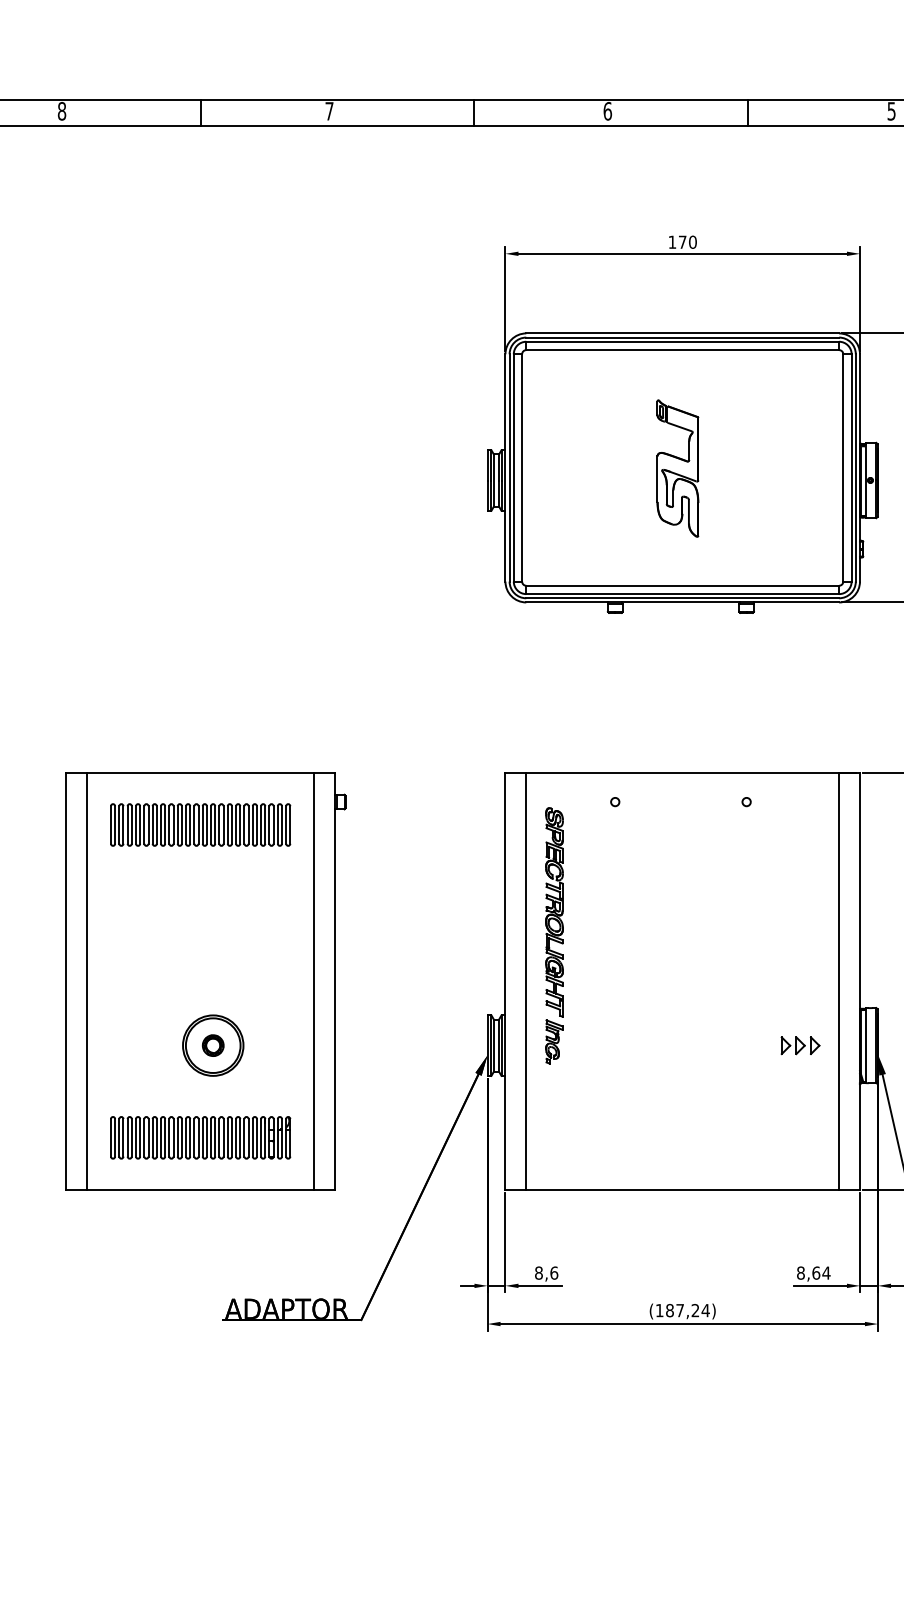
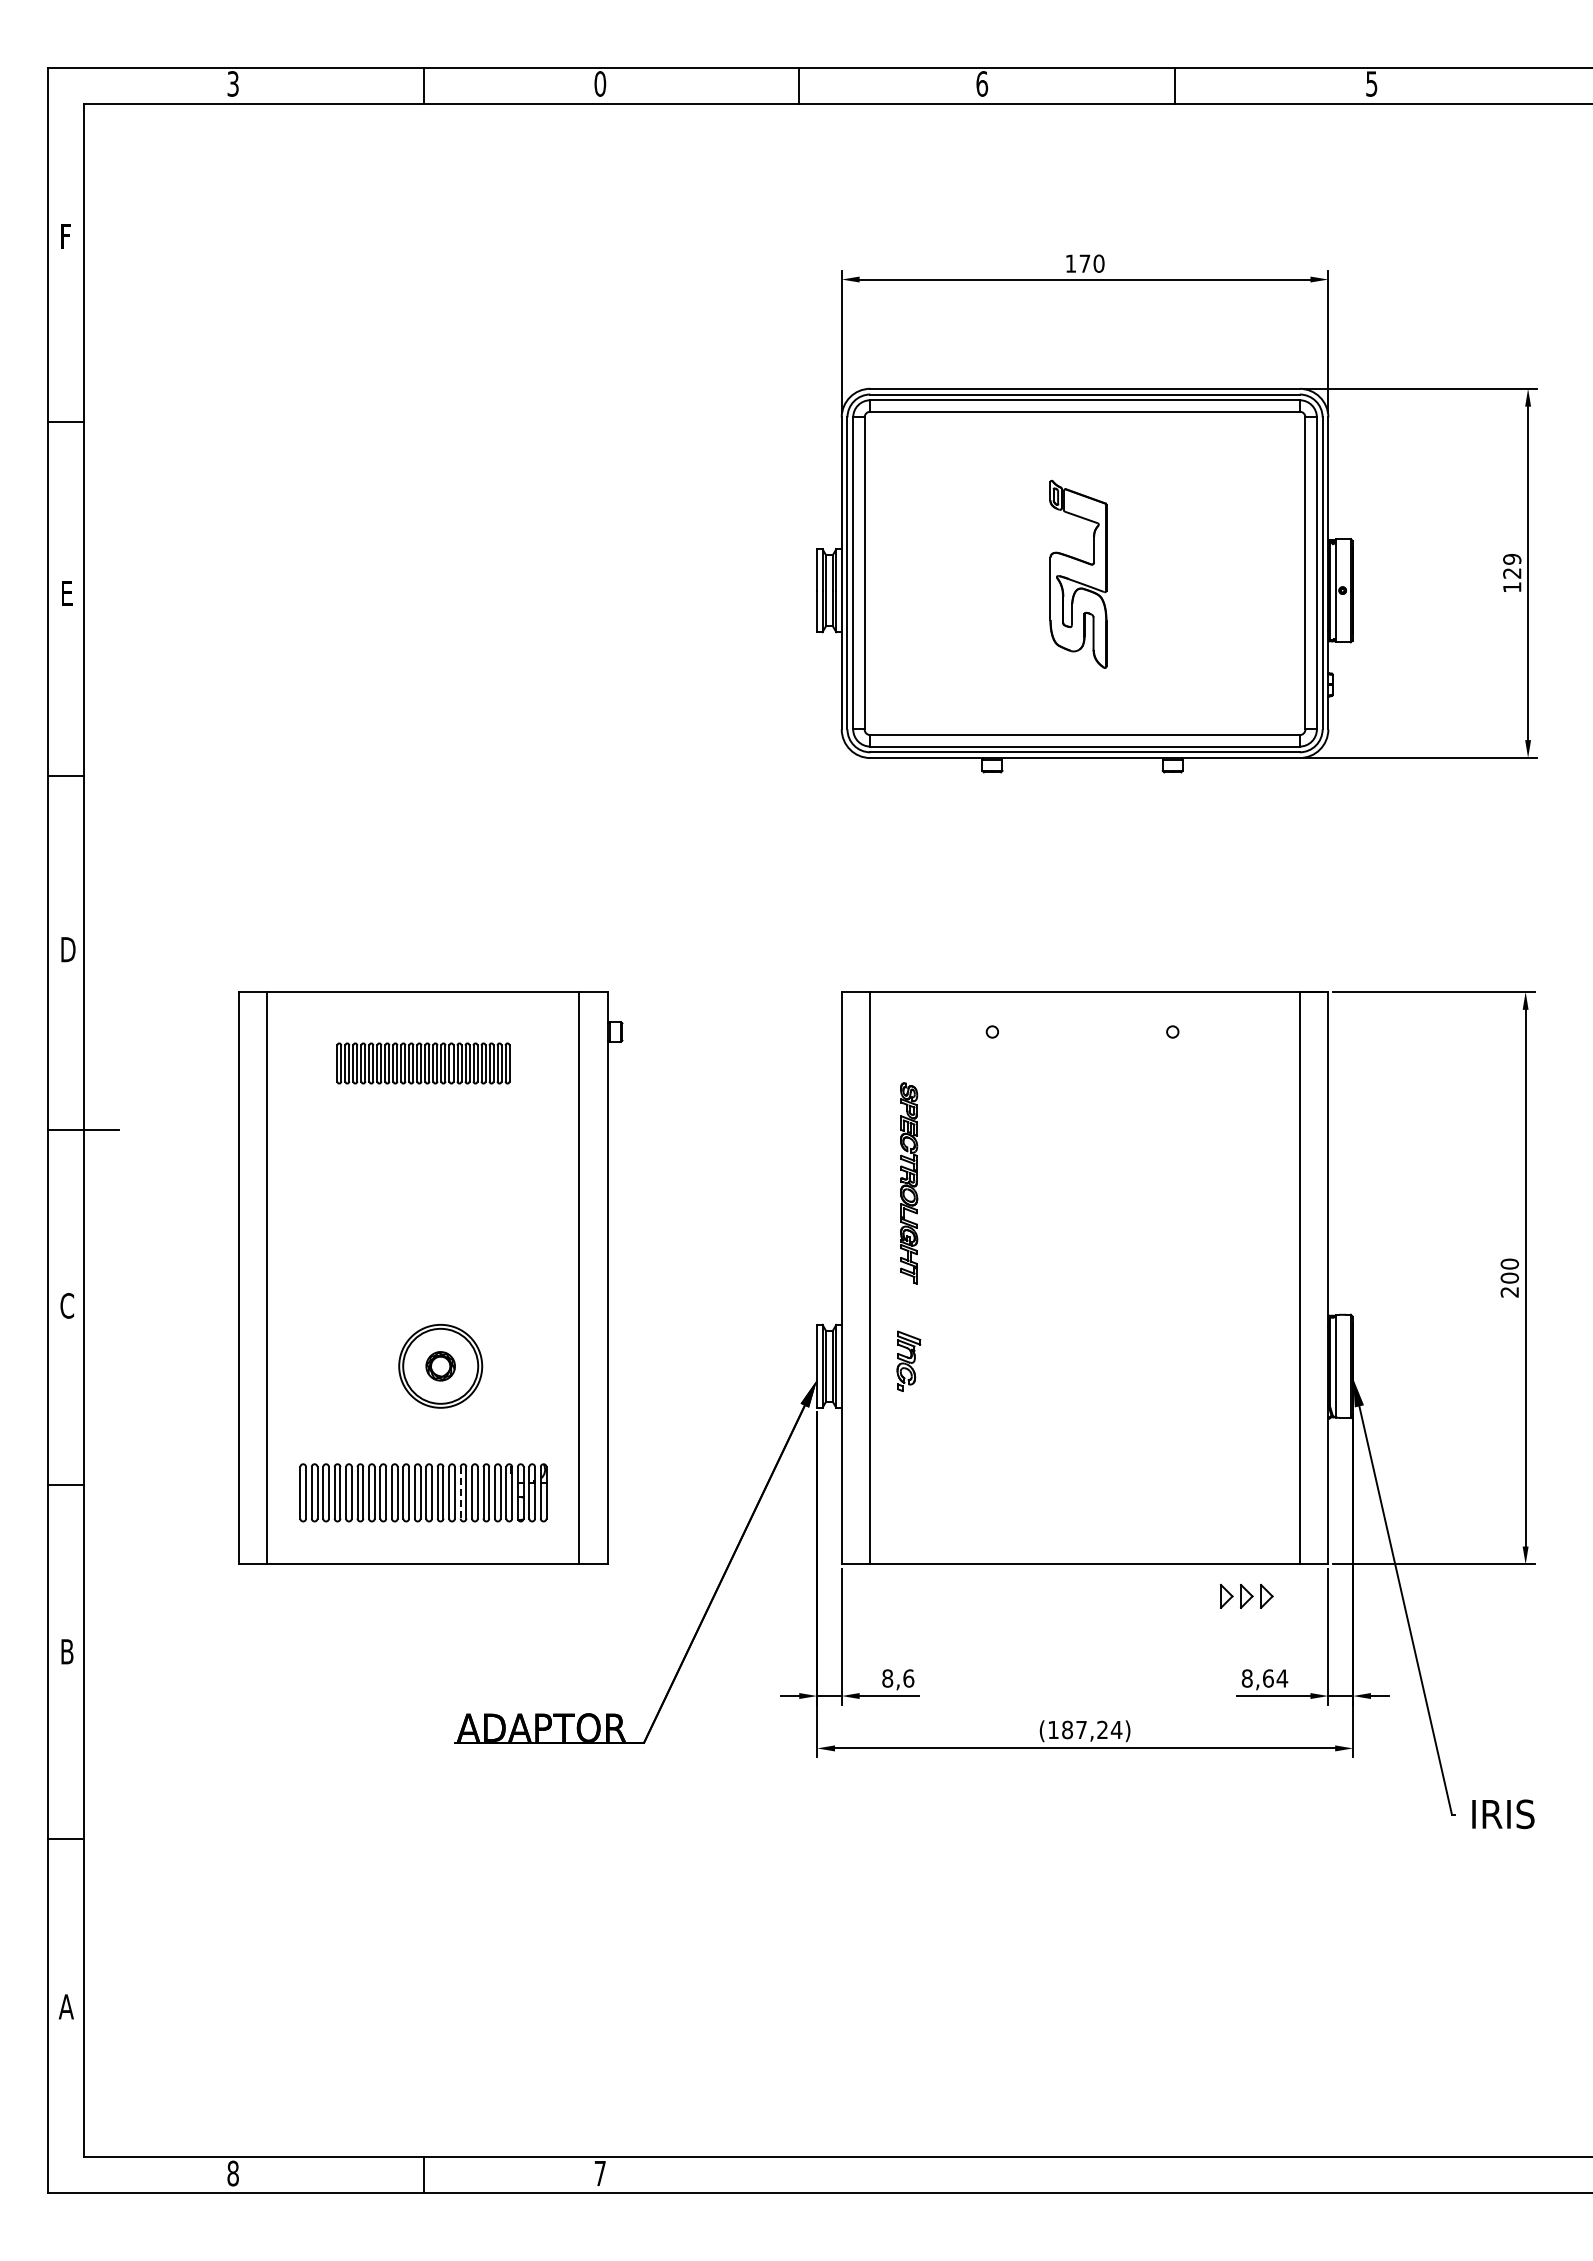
text: (61, 110) -> (232, 83), 8 -> 3
text: (329, 110) -> (600, 83), 7 -> 0
part: (200, 825) -> (423, 1063), size x0.7
part: (554, 912) -> (908, 1183), size x0.7
part: (800, 1045) -> (1246, 1596), moved
line: (227, 1137) -> (460, 1492), solid -> dashed

